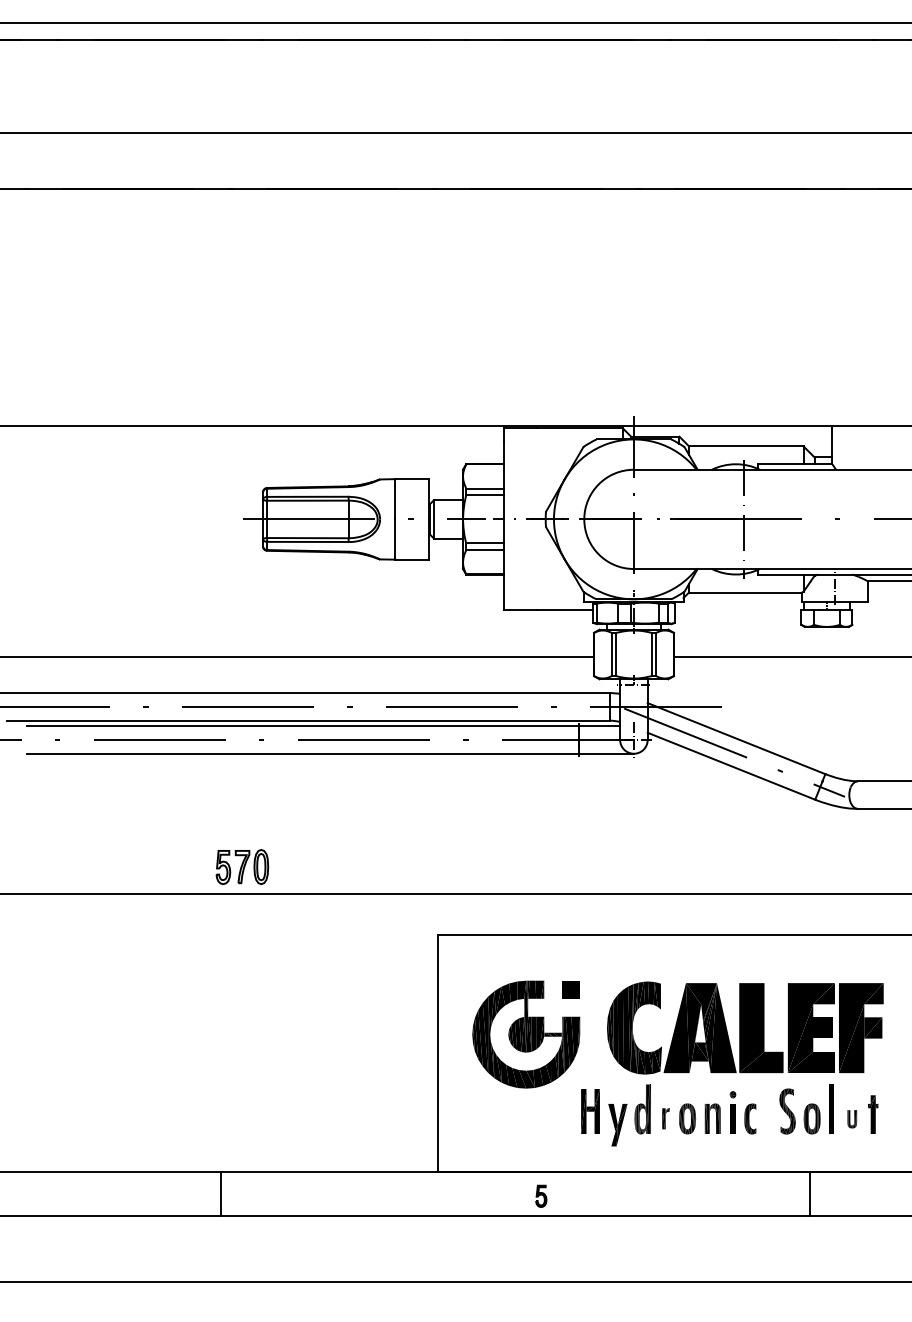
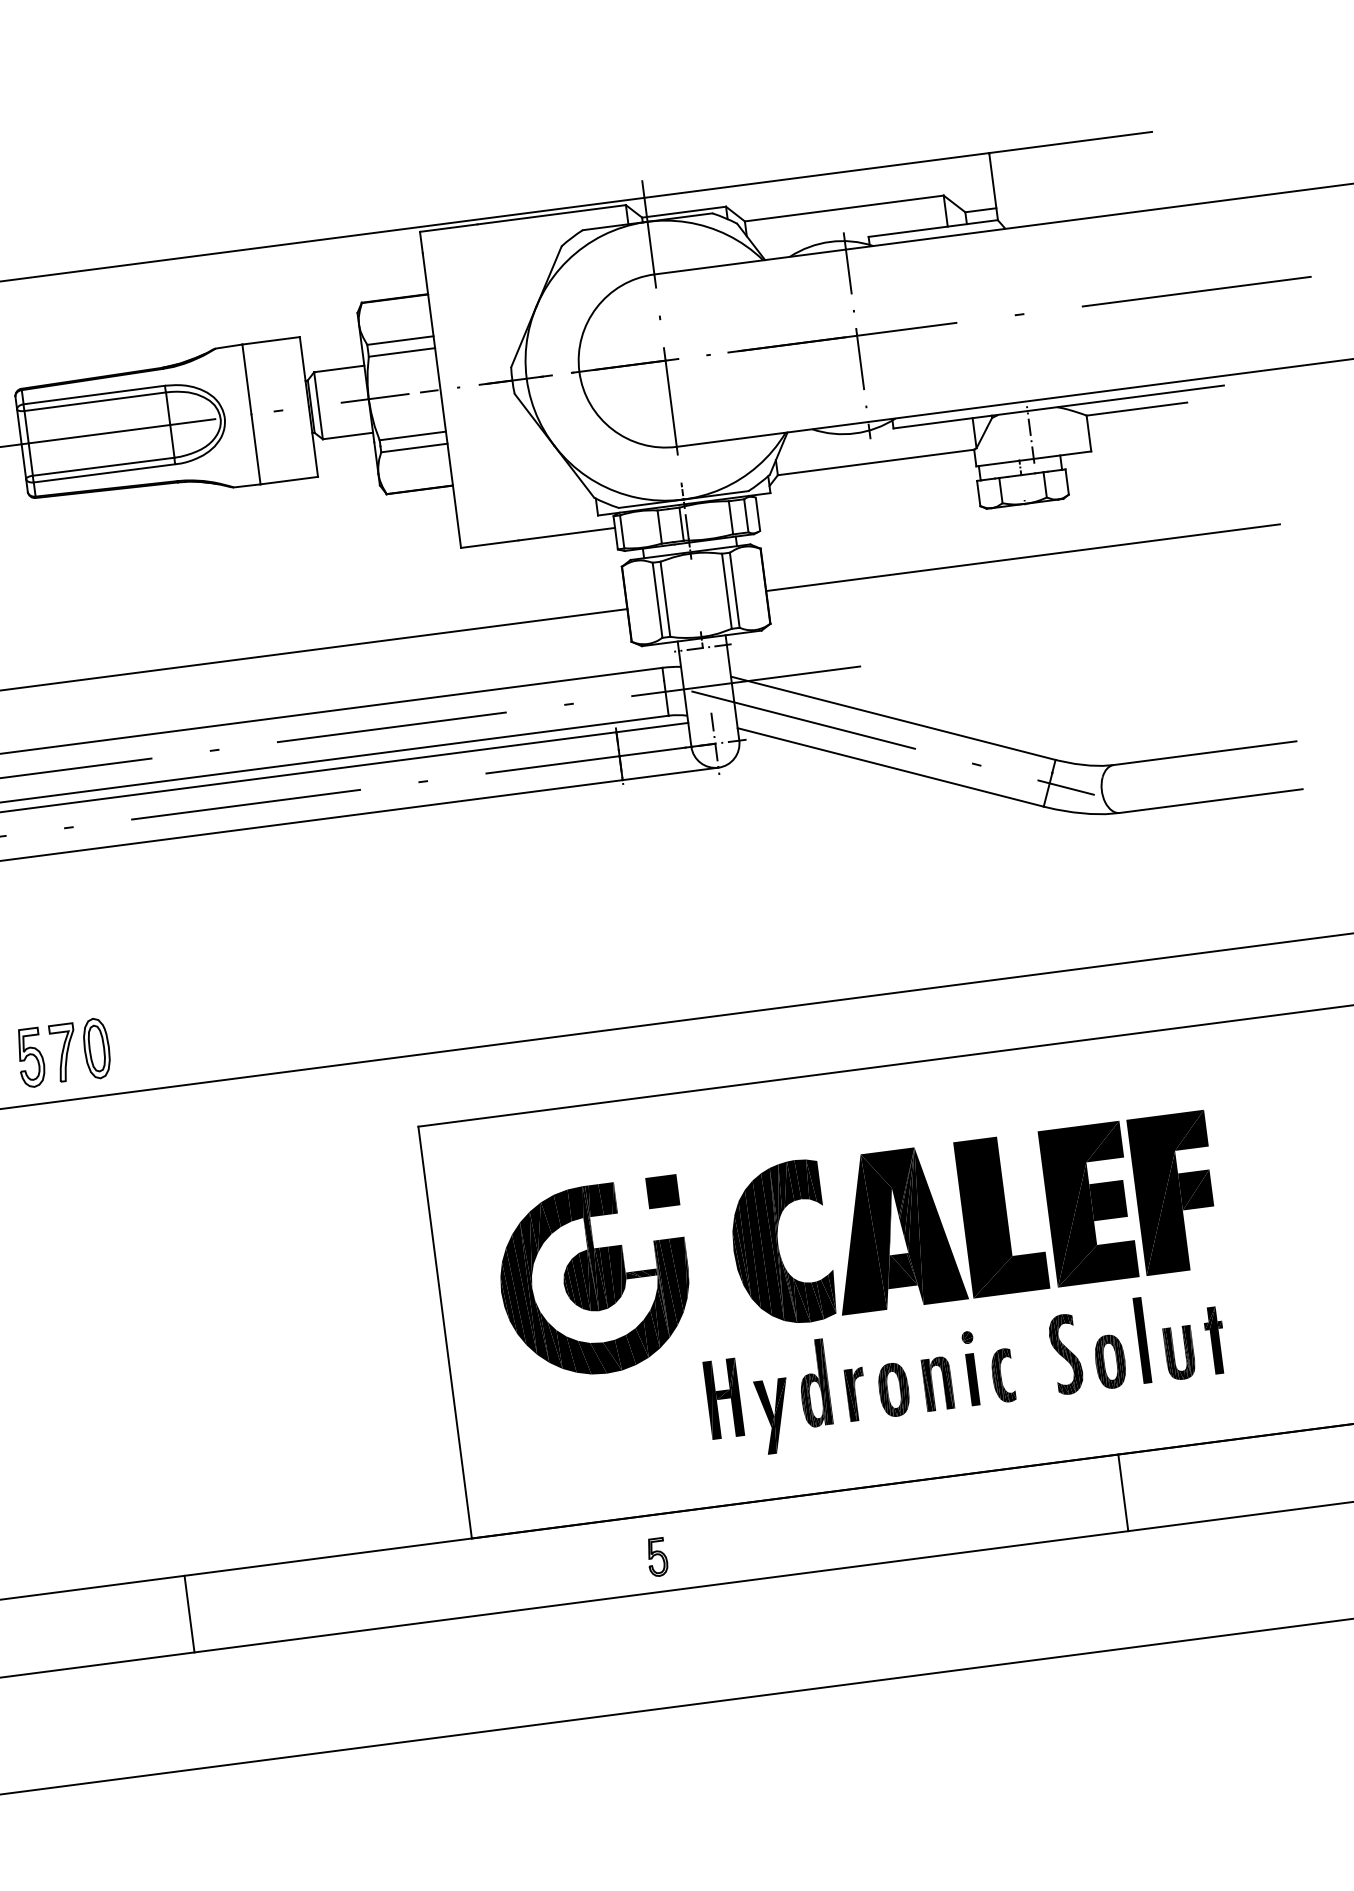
part: (665, 1118) -> (855, 1394), size x1.43
part: (852, 1119) -> (1180, 1353), size x1.67
line: (221, 1194) -> (190, 1614), moved

